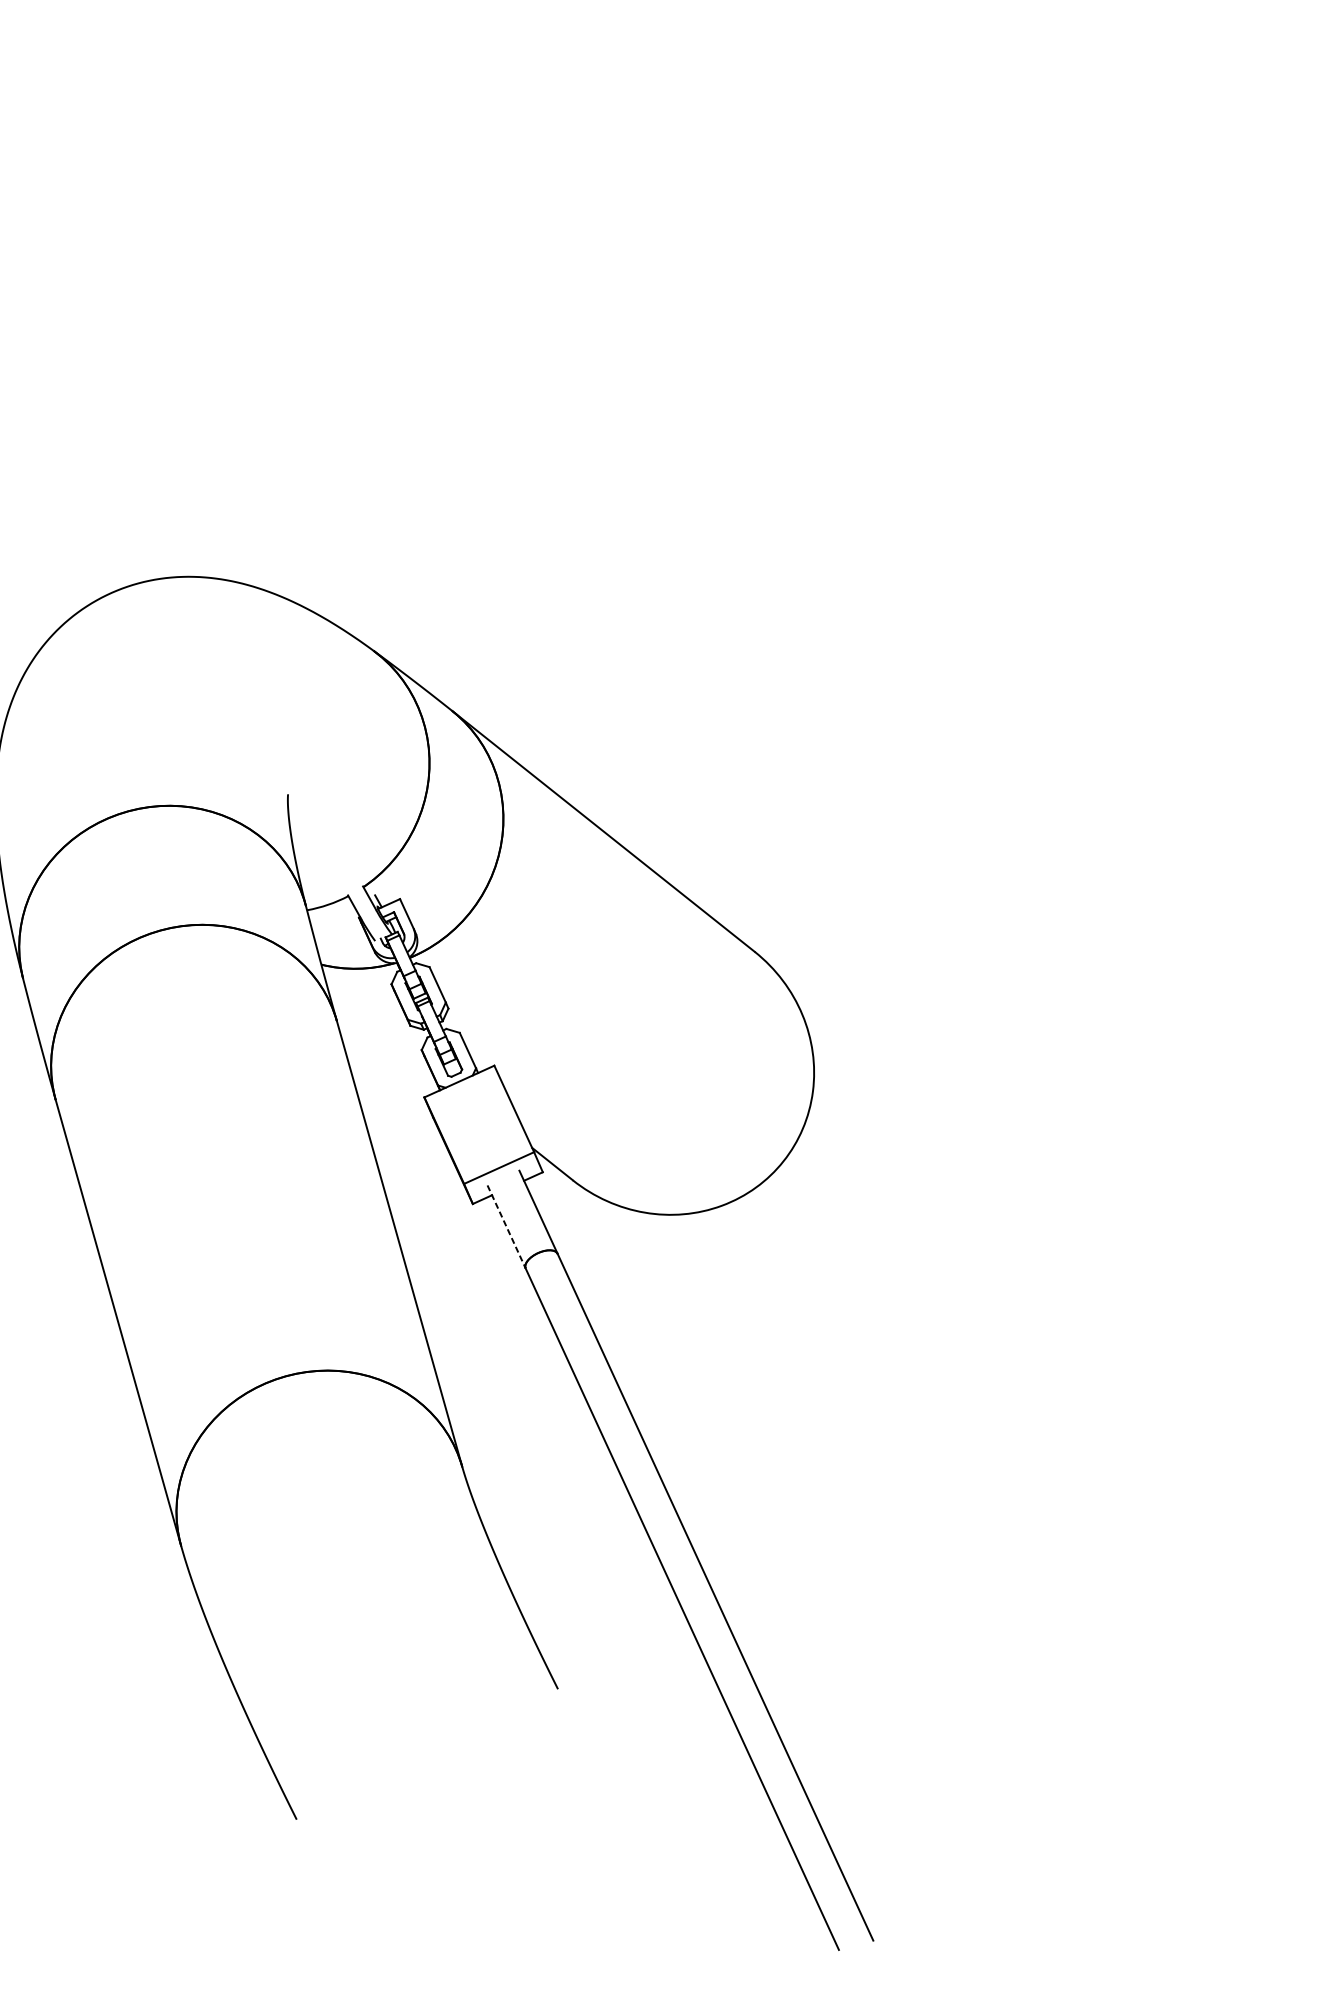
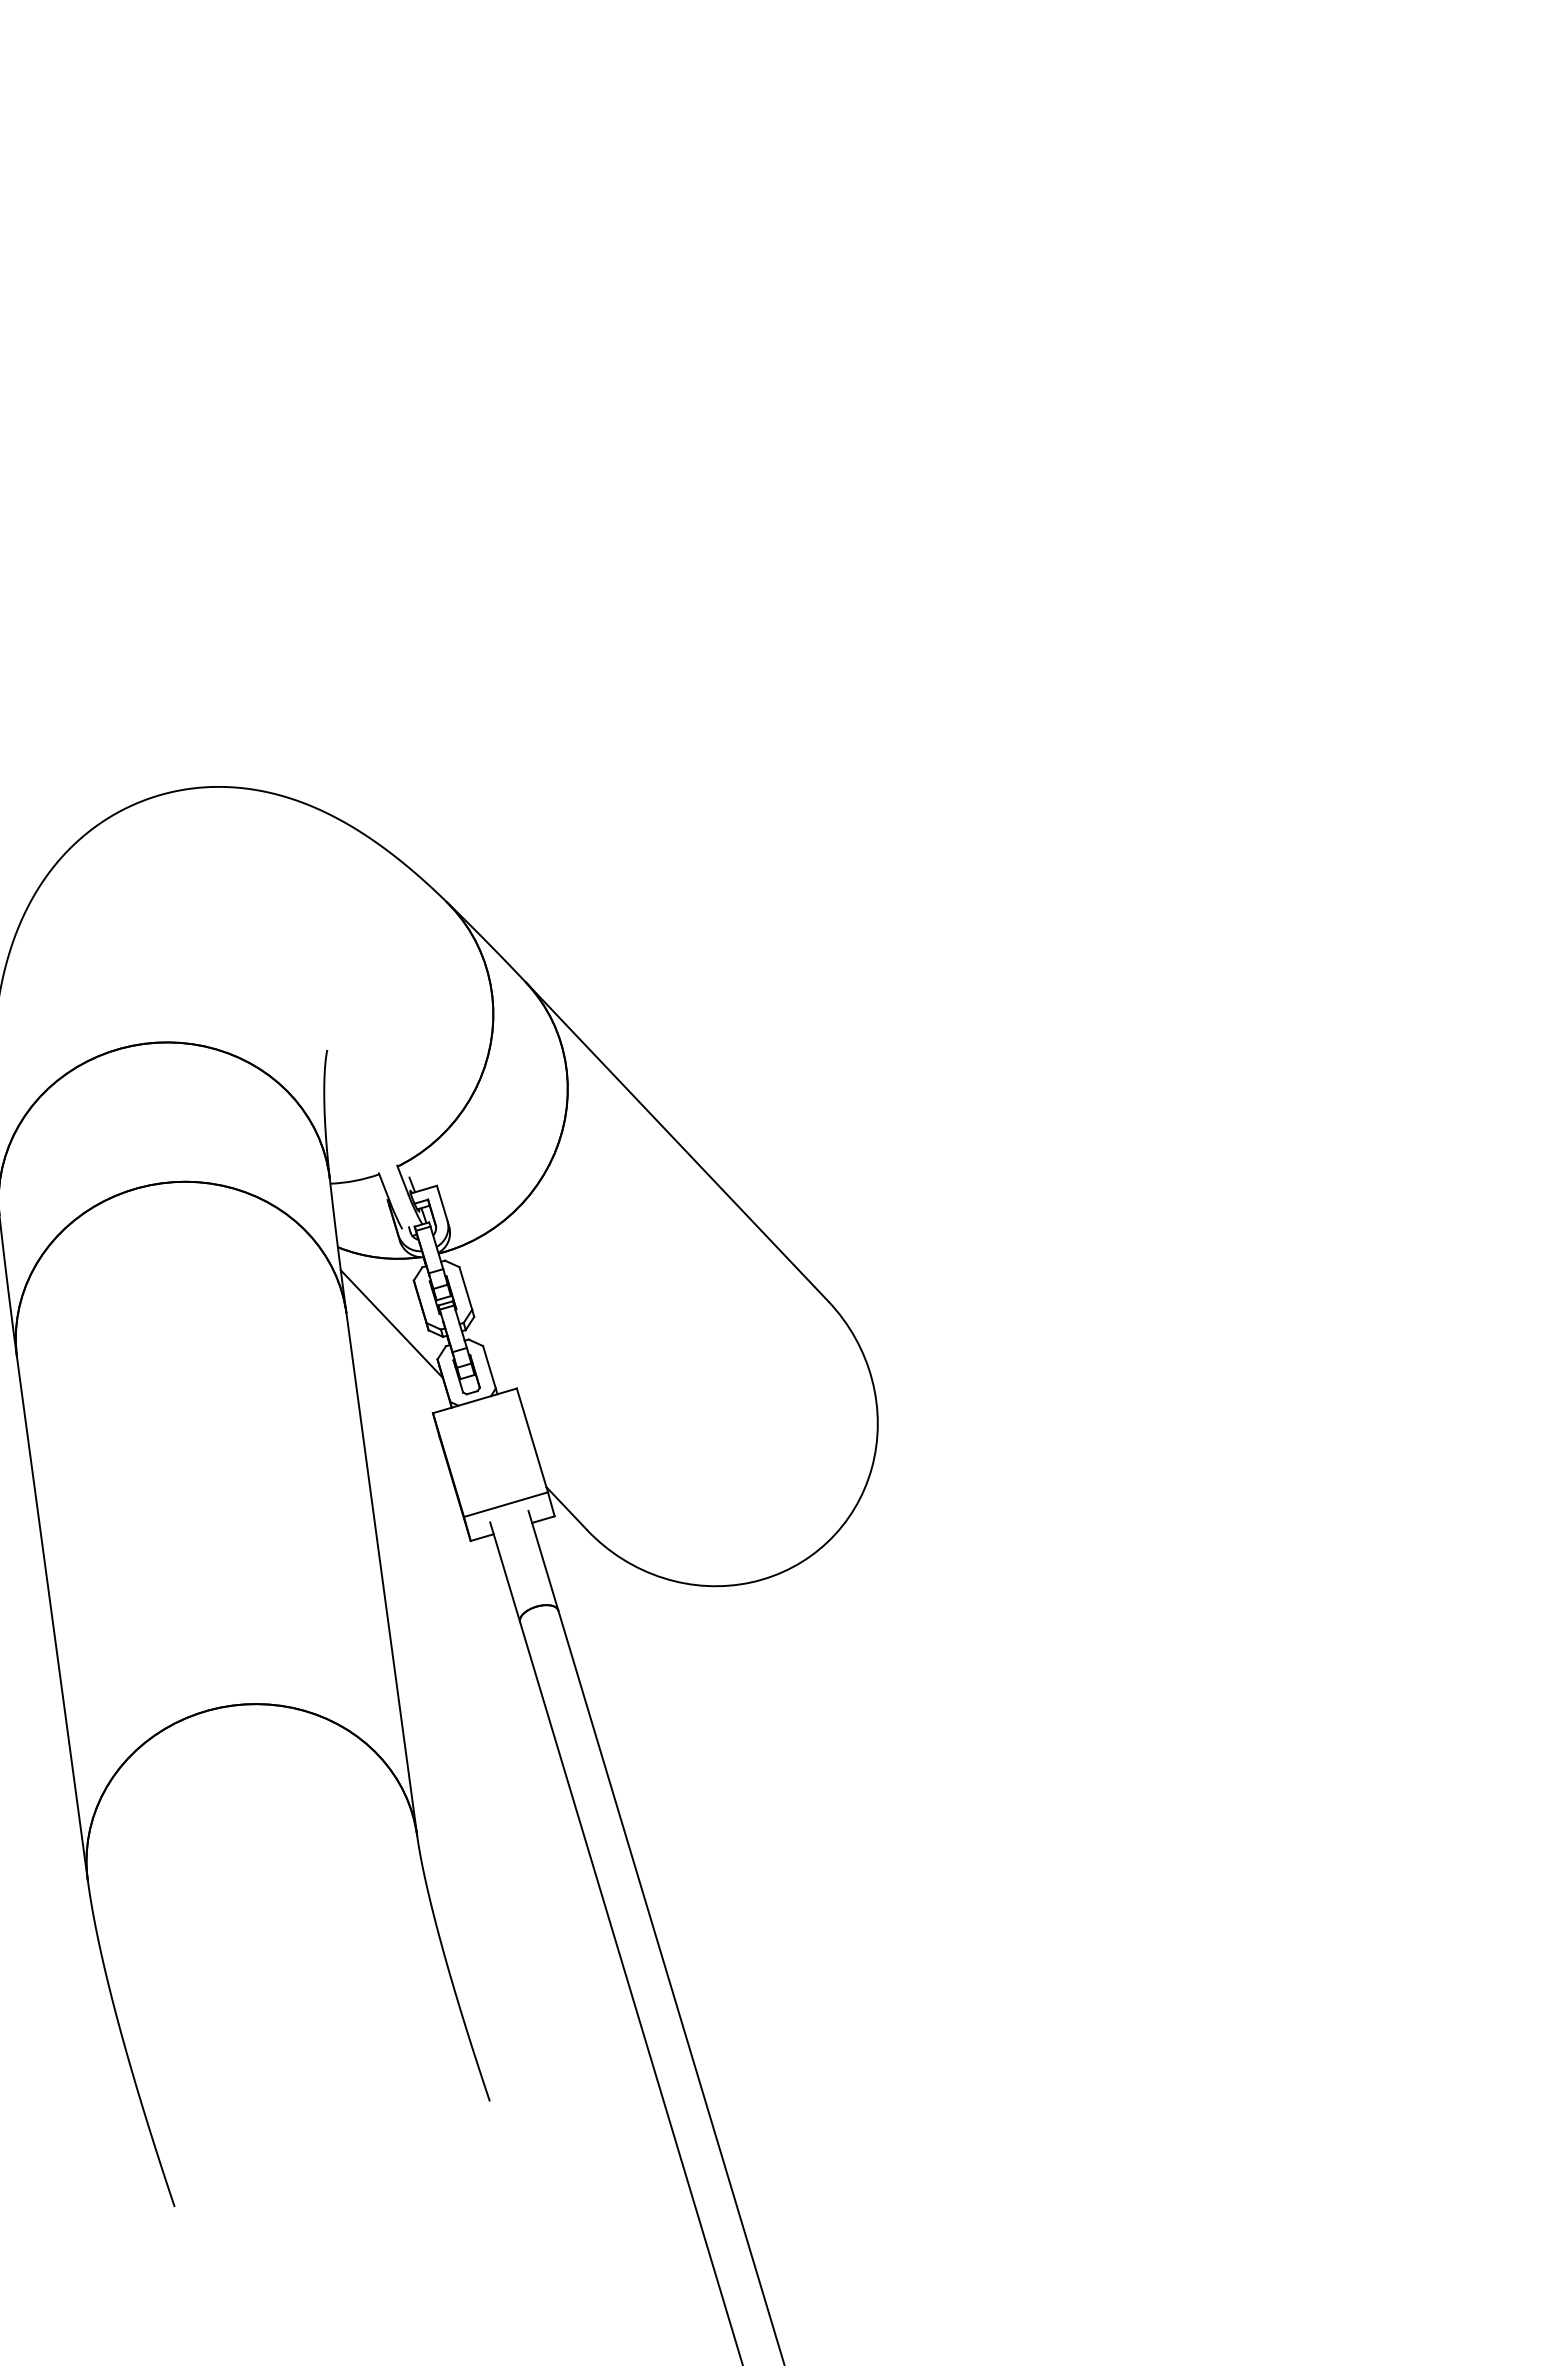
line: (377, 1024) -> (391, 1323), added
line: (506, 1227) -> (505, 1572), dashed -> solid

